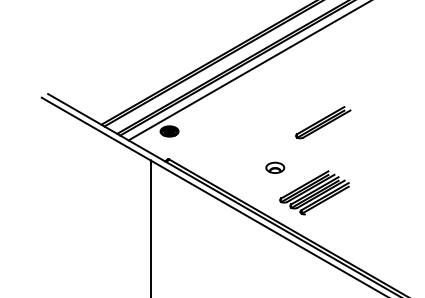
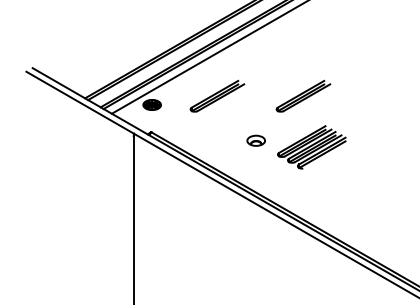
part: (235, 121) -> (217, 95), added
part: (314, 192) -> (311, 147), moved

